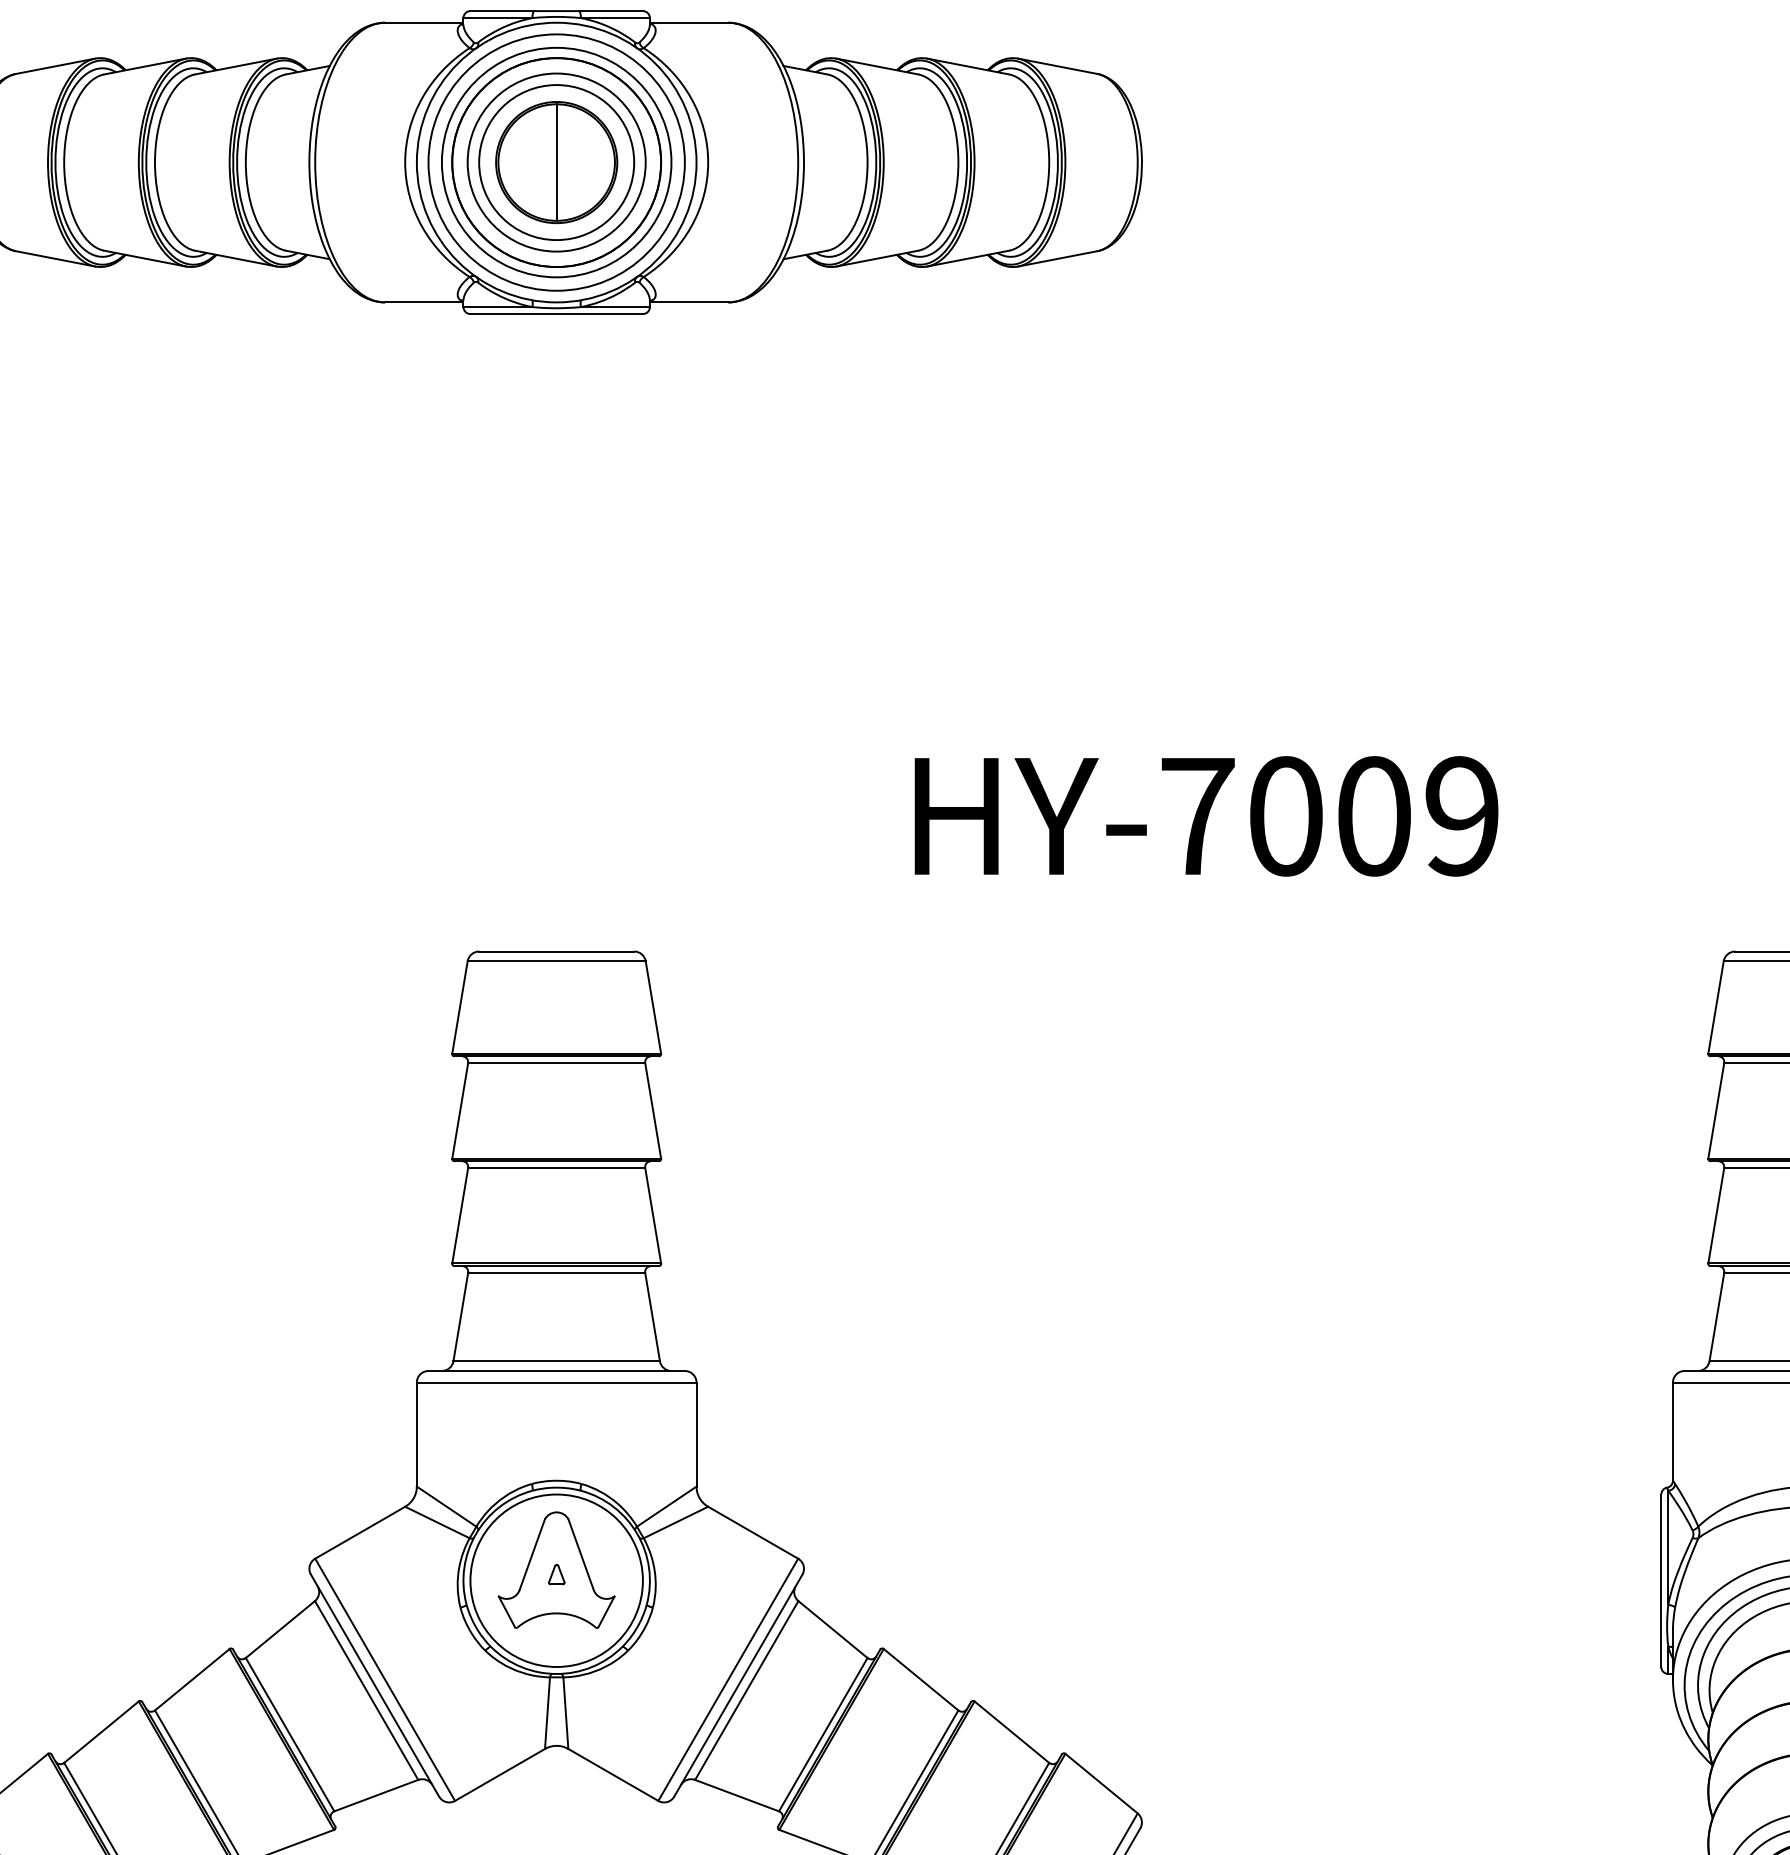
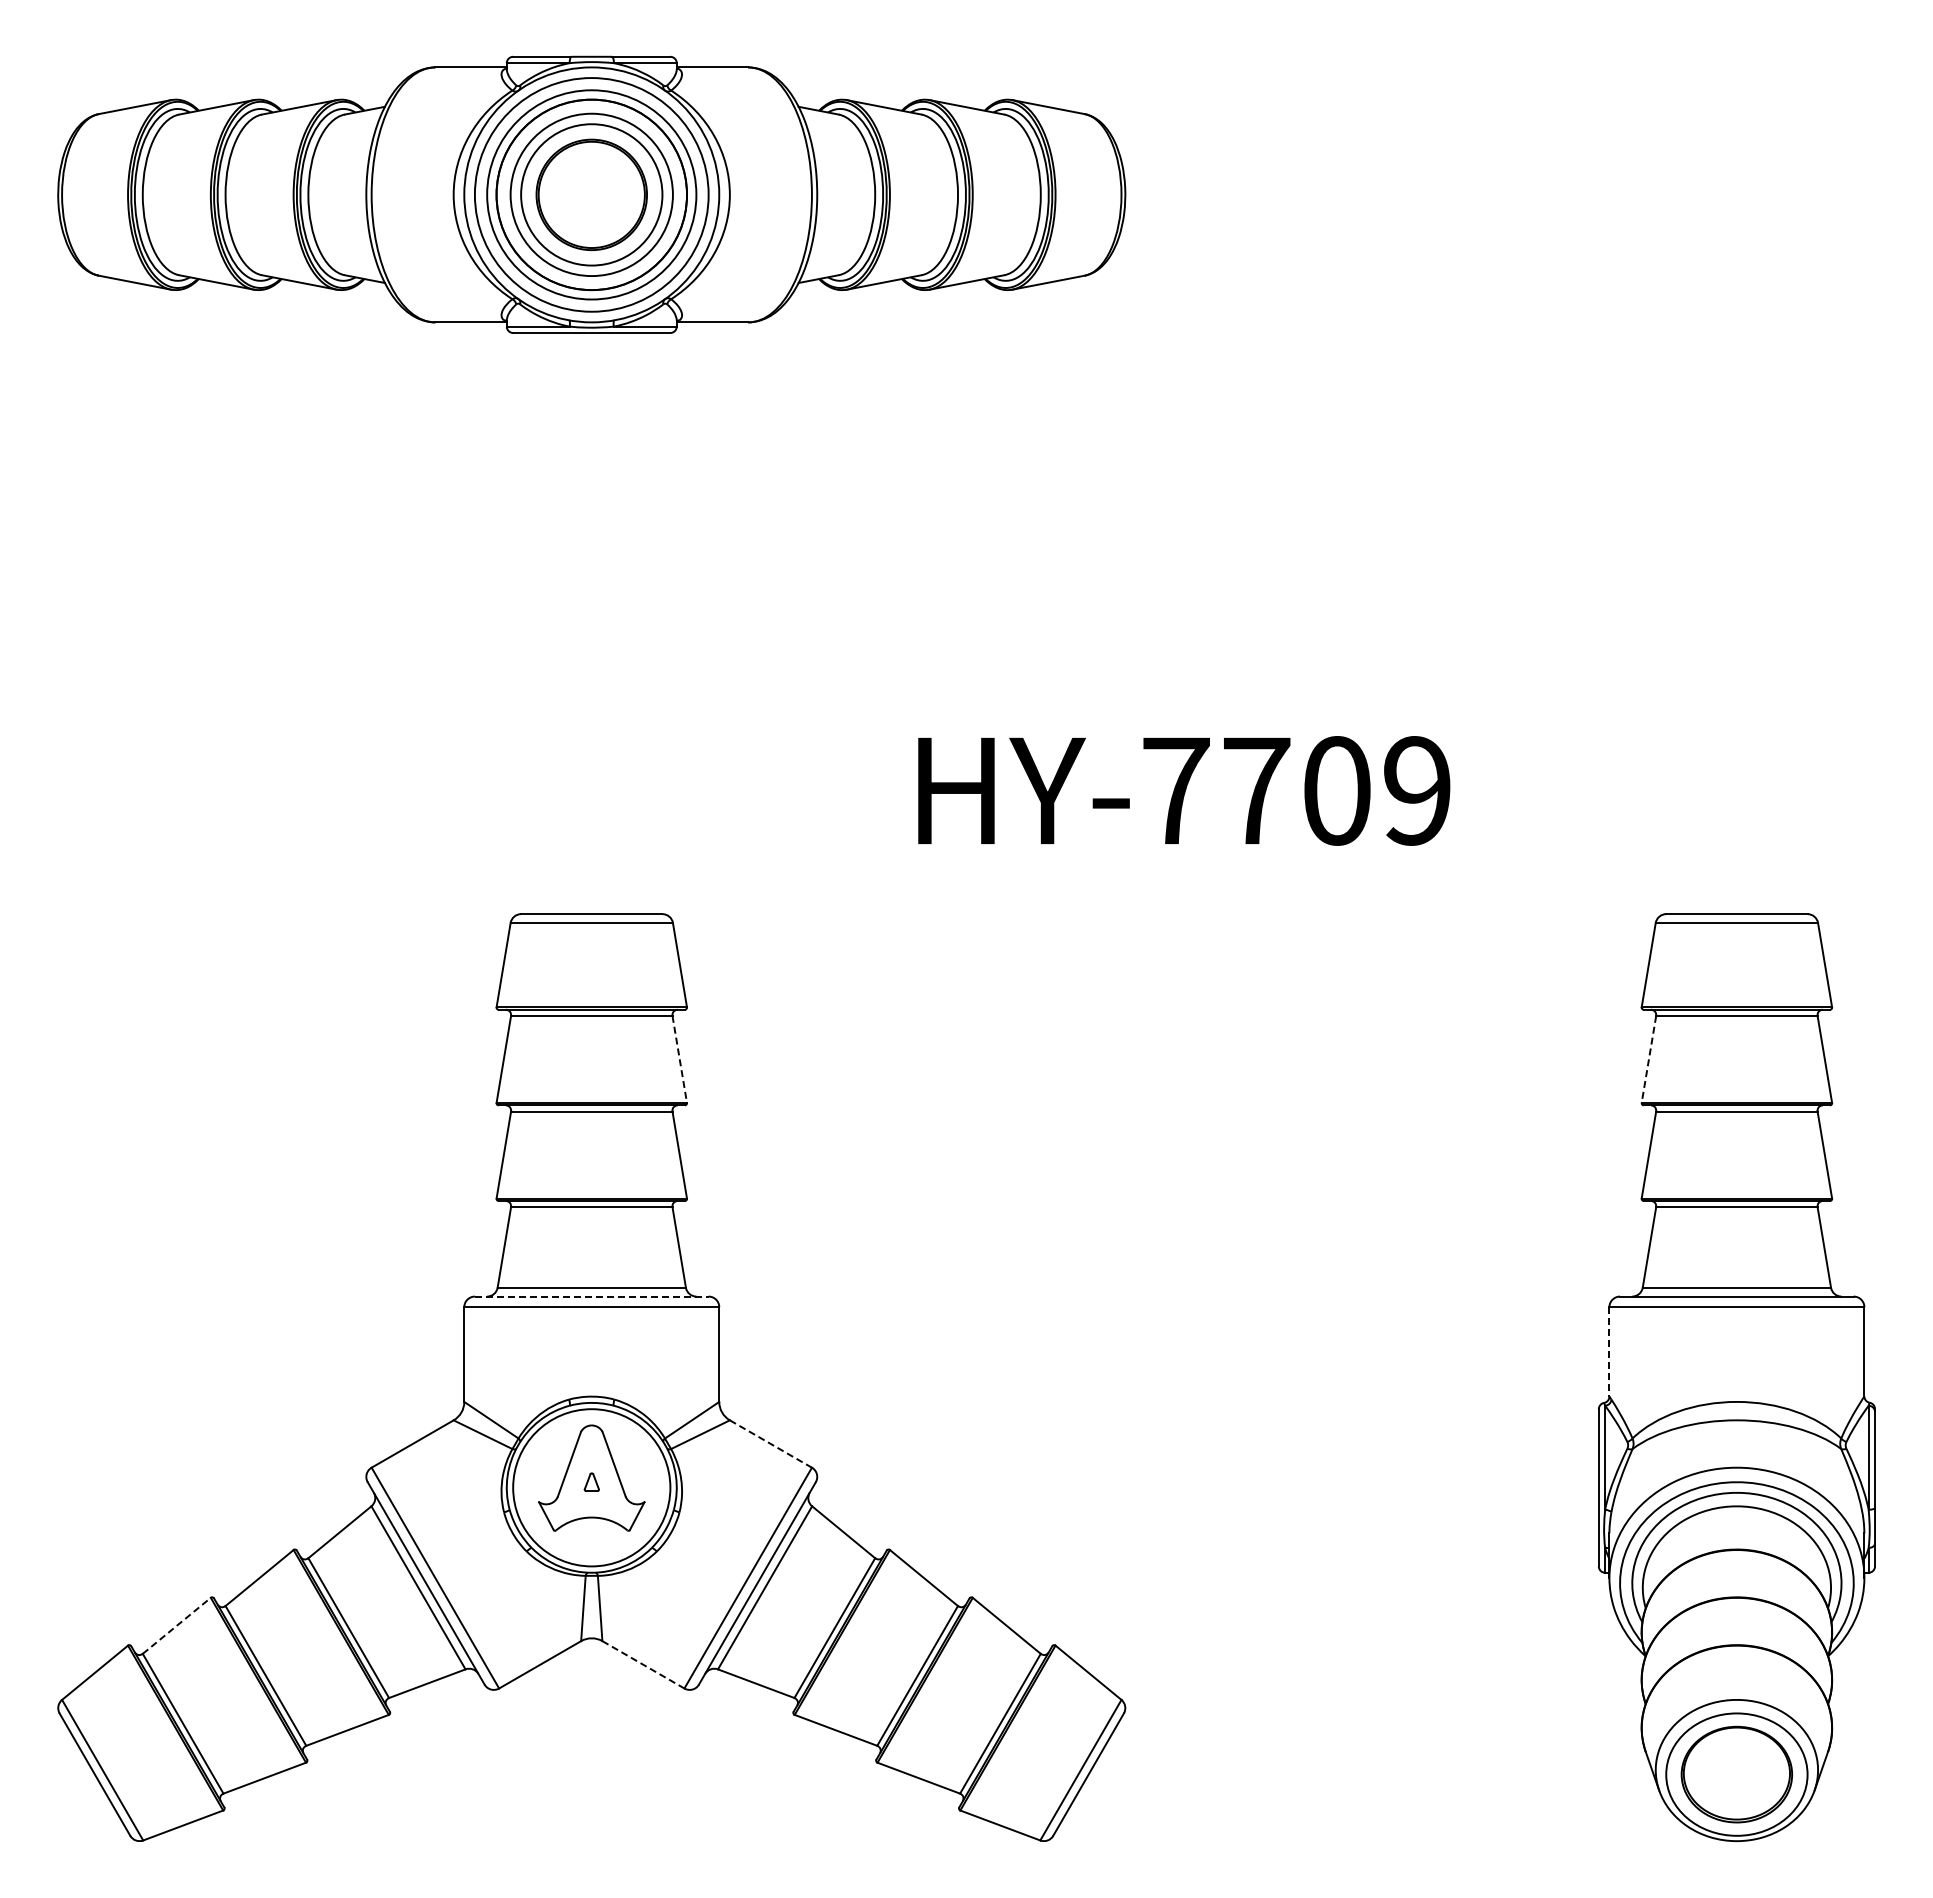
line: (556, 162) -> (591, 194), removed
text: (1286, 815) -> (1257, 790), HY-7009 -> HY-7709
line: (652, 1110) -> (679, 1059), solid -> dashed
line: (1715, 1110) -> (1648, 1059), solid -> dashed
line: (556, 1370) -> (591, 1296), solid -> dashed
line: (1673, 1431) -> (1609, 1351), solid -> dashed
line: (753, 1533) -> (771, 1444), solid -> dashed
line: (102, 1731) -> (177, 1625), solid -> dashed
line: (613, 1775) -> (643, 1665), solid -> dashed

